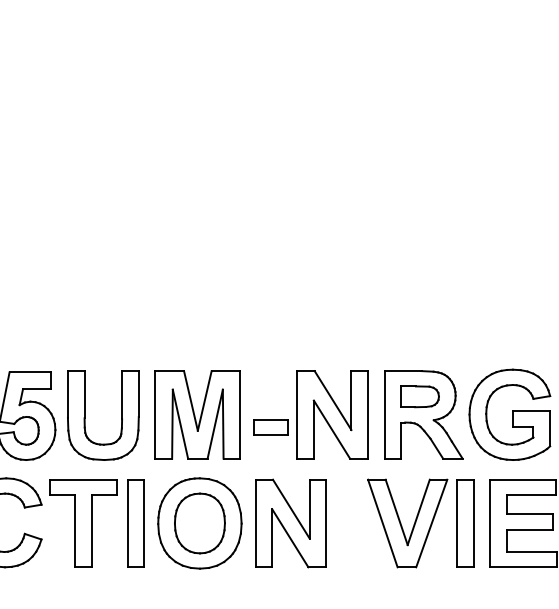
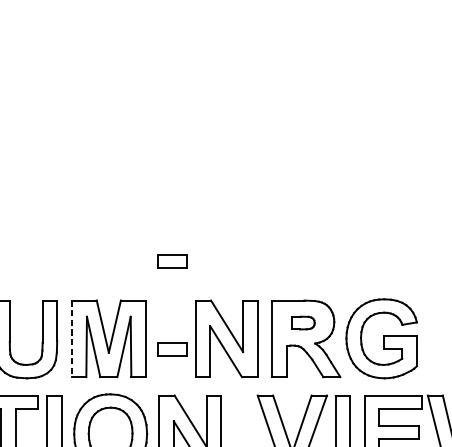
part: (270, 326) -> (172, 261), added
part: (419, 396) -> (302, 322), size x0.7
line: (155, 414) -> (71, 338), solid -> dashed

